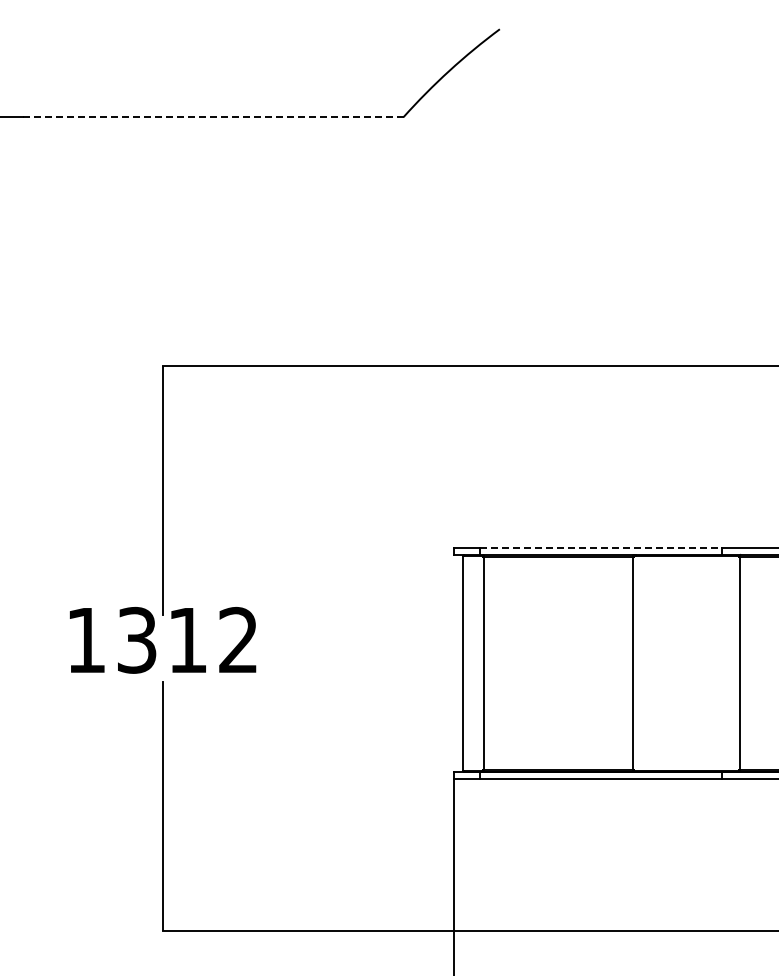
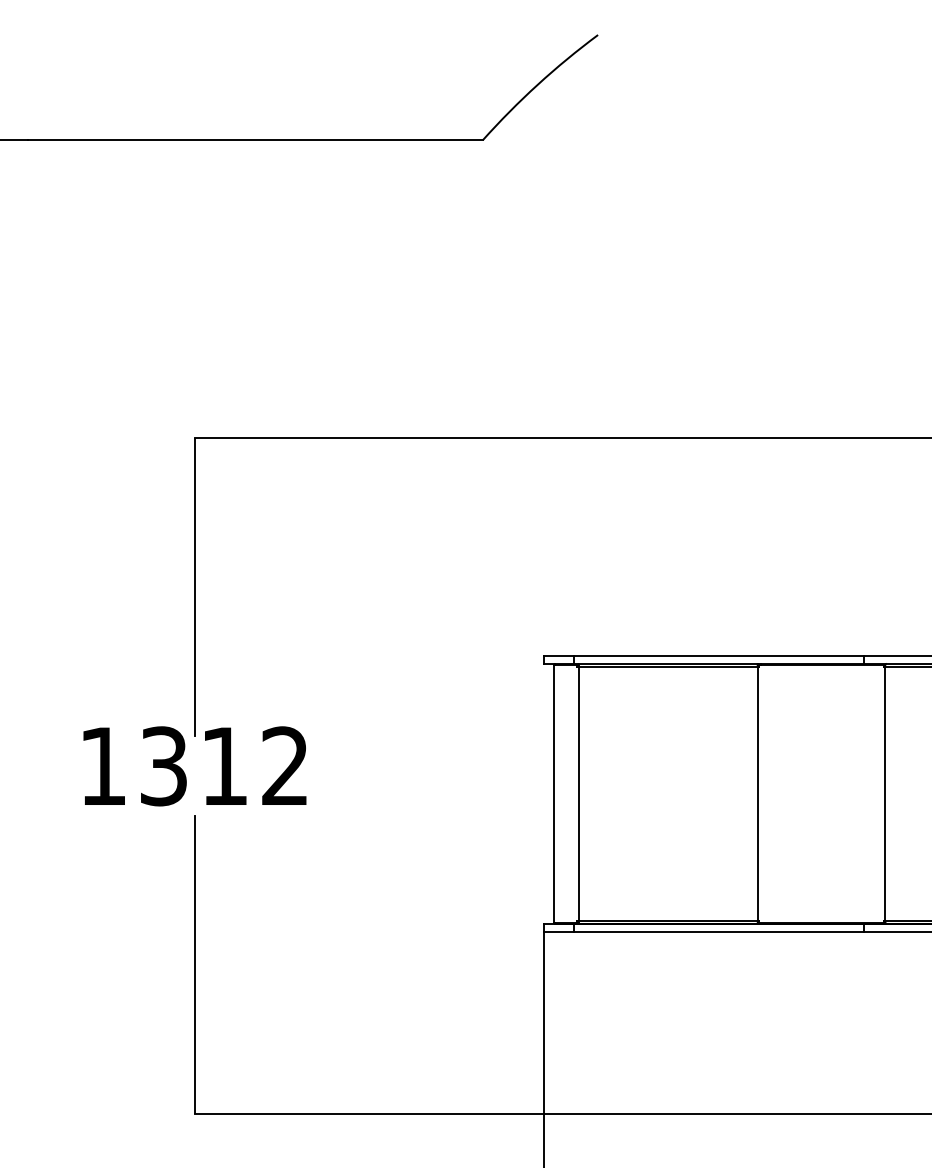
line: (214, 117) -> (256, 140), dashed -> solid
line: (601, 548) -> (719, 656), dashed -> solid

